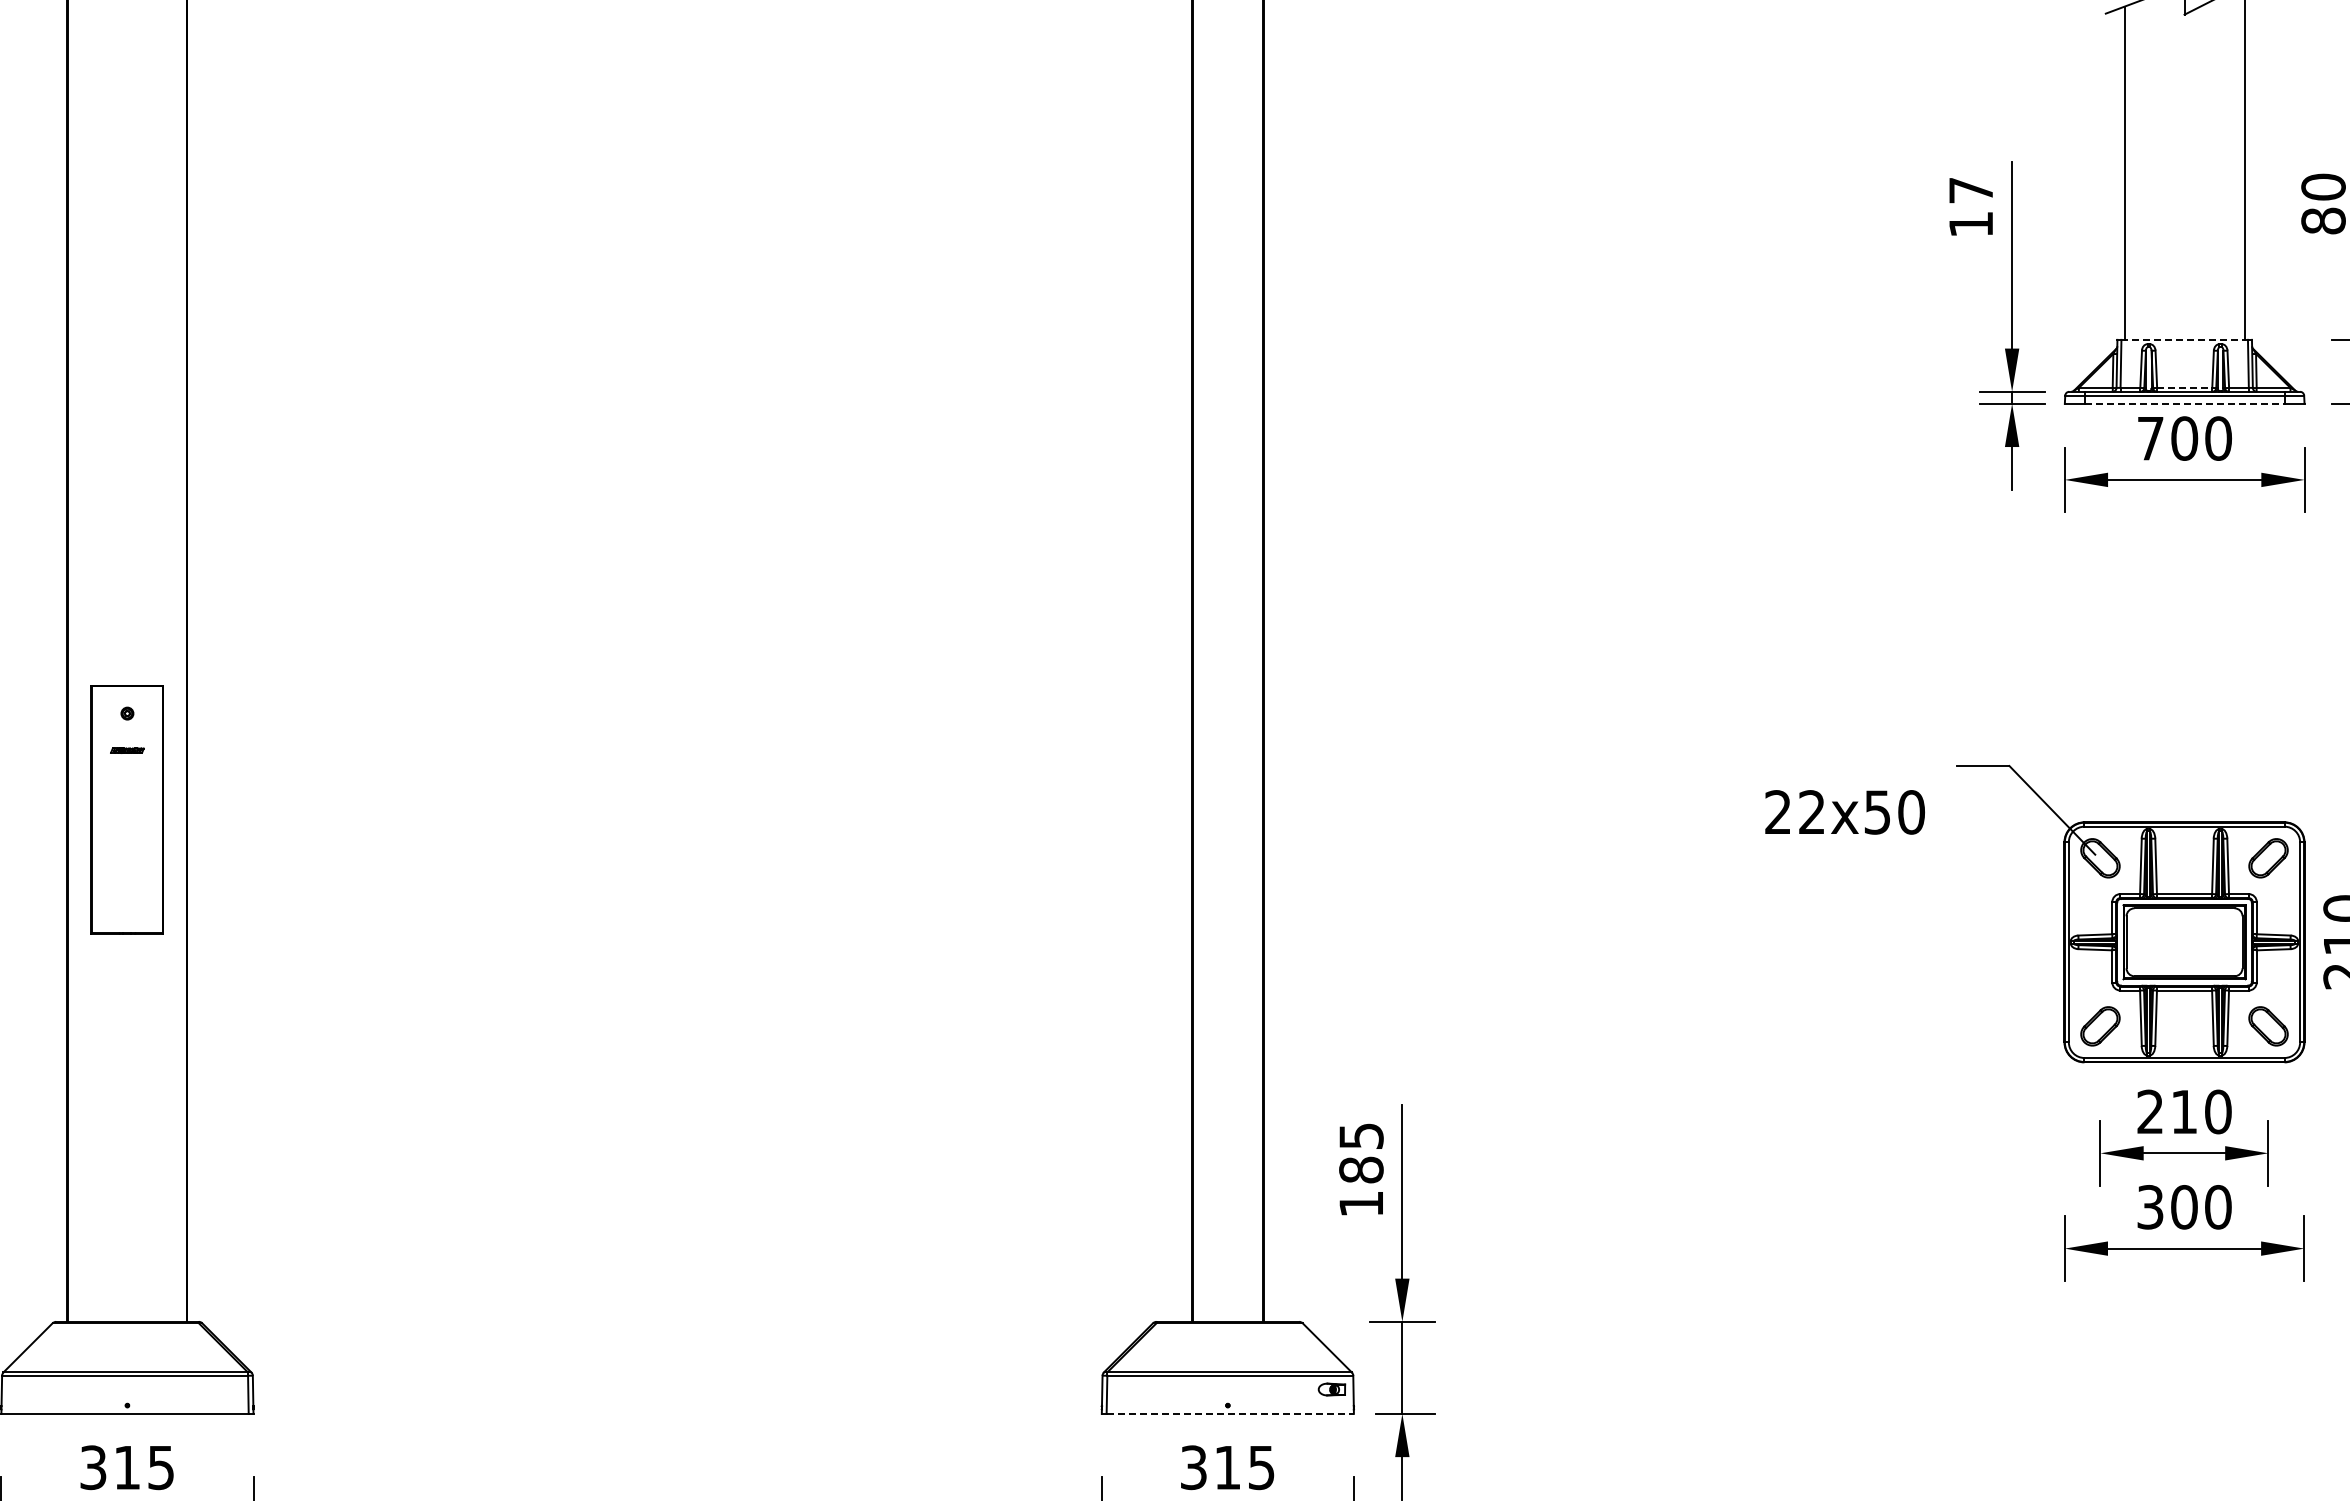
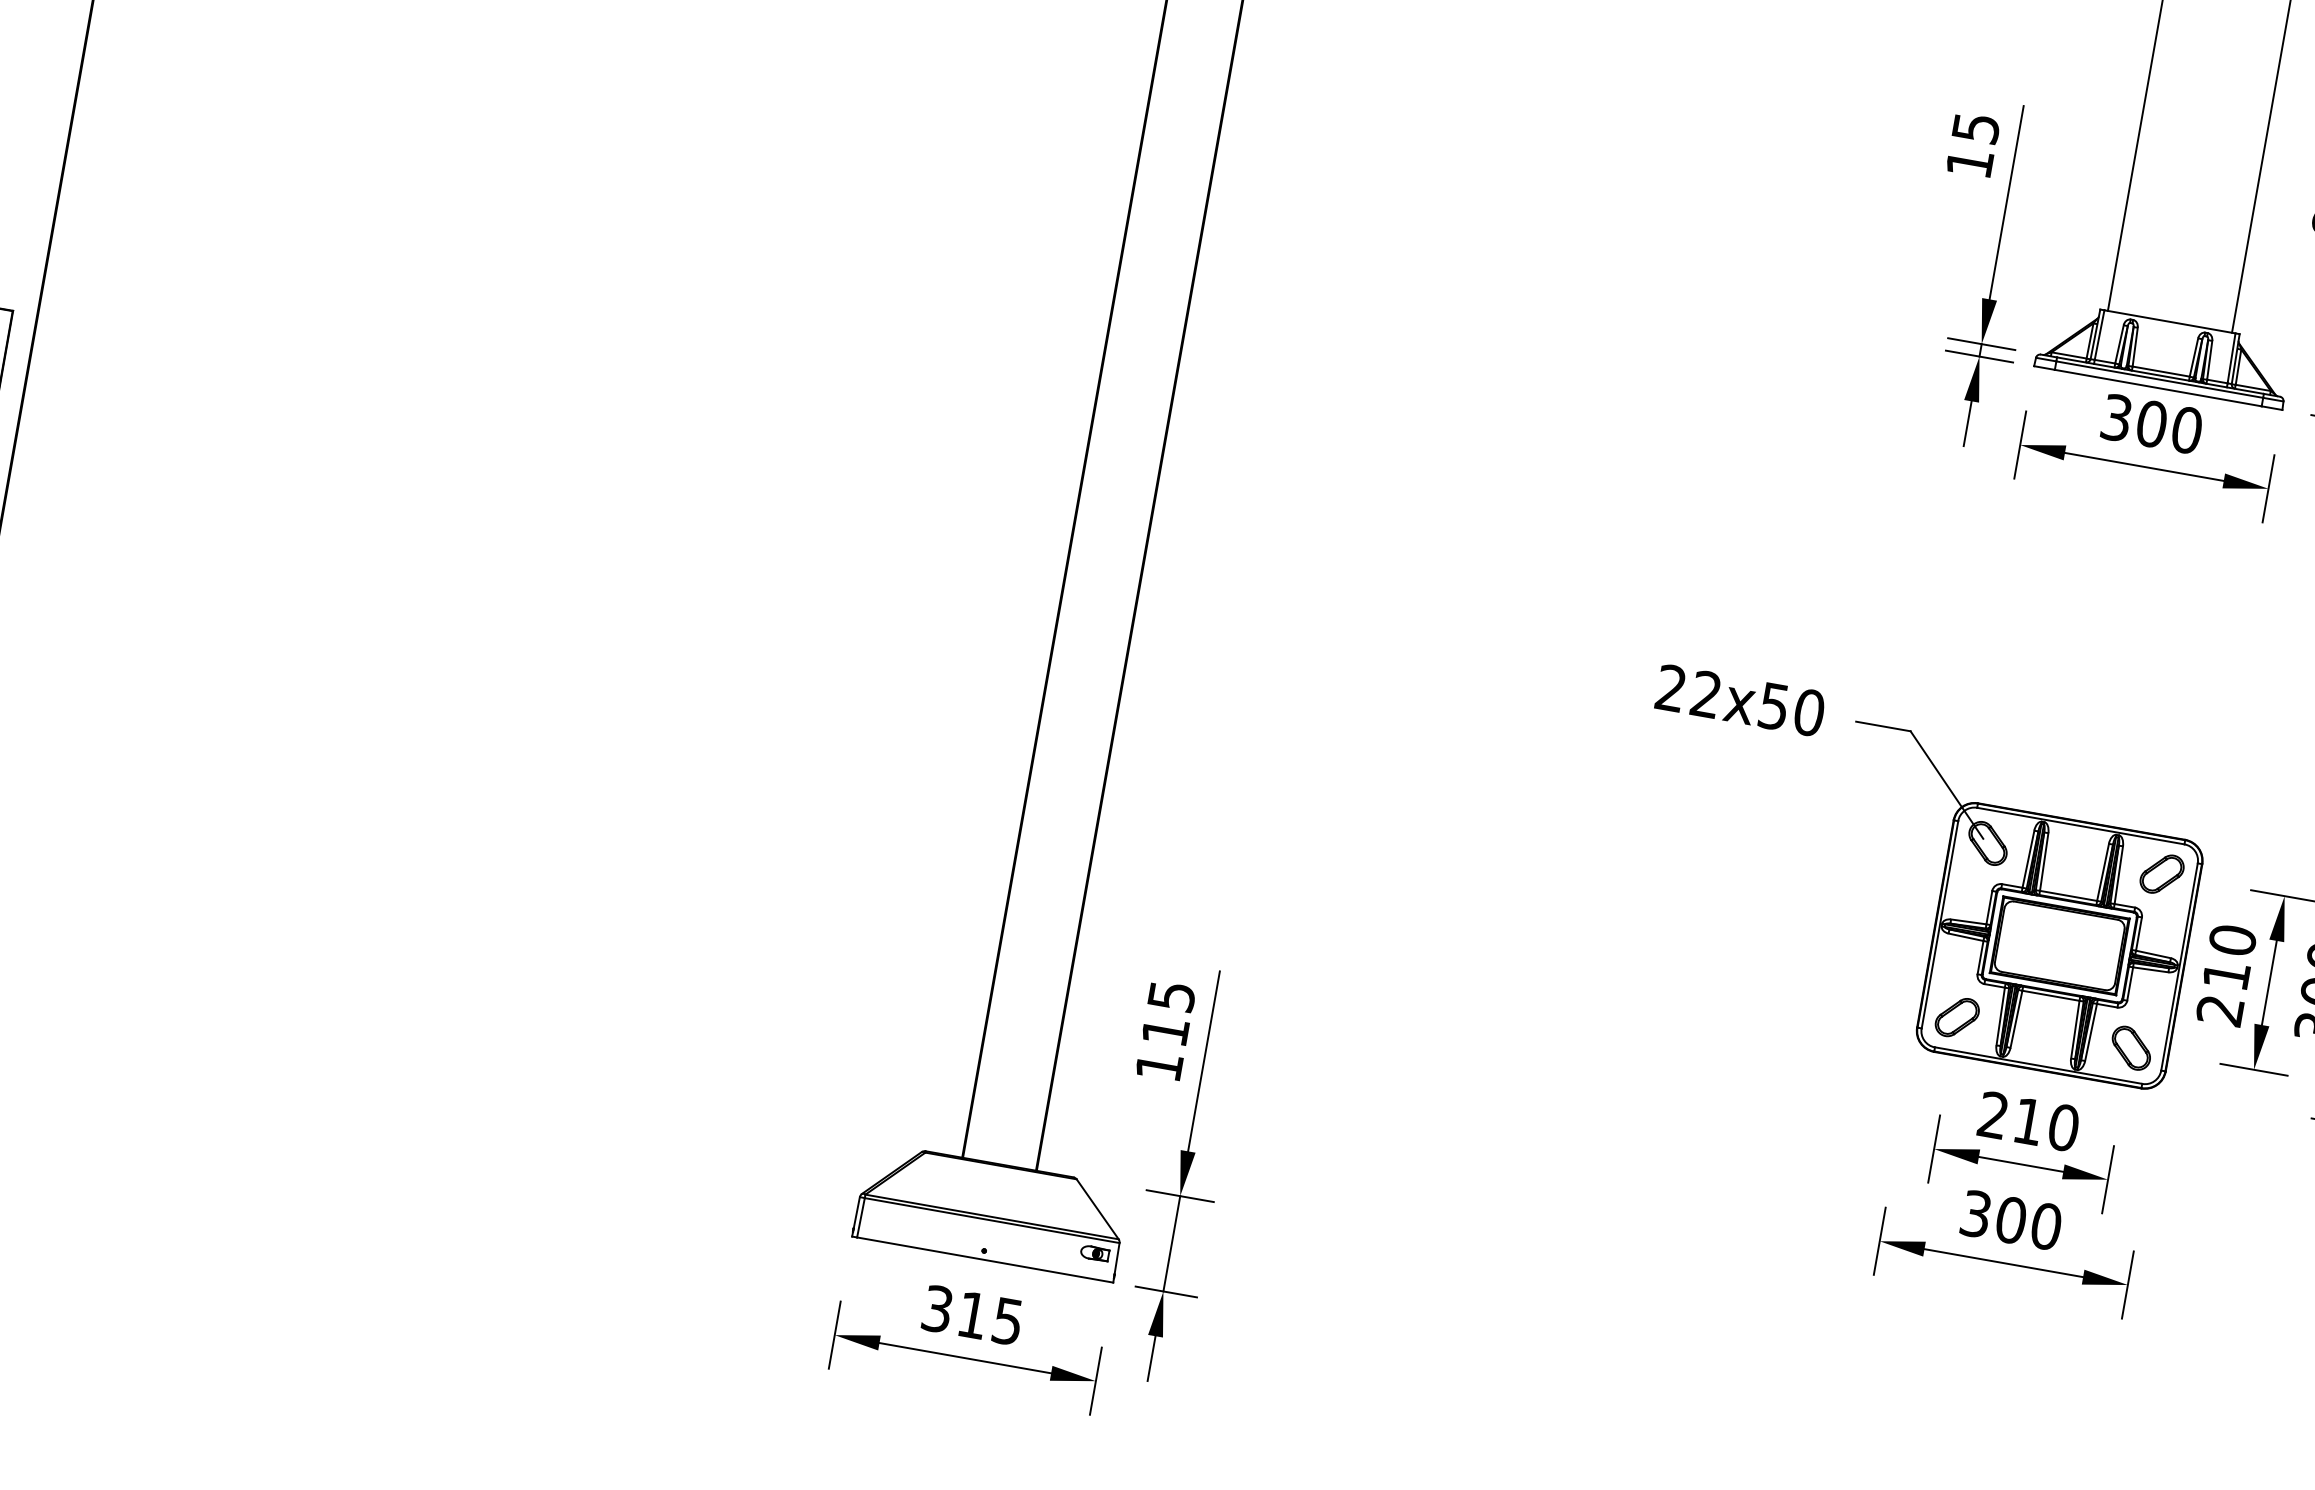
text: (1971, 190) -> (1976, 128), 17 -> 15
line: (2185, 339) -> (2170, 321), dashed -> solid
line: (2184, 387) -> (2161, 371), dashed -> solid
line: (2184, 403) -> (2158, 387), dashed -> solid
text: (2150, 438) -> (2116, 417), 700 -> 300
text: (1844, 812) -> (1739, 700), moved
text: (1361, 1169) -> (1165, 1030), 185 -> 115
line: (1230, 1413) -> (985, 1259), dashed -> solid

